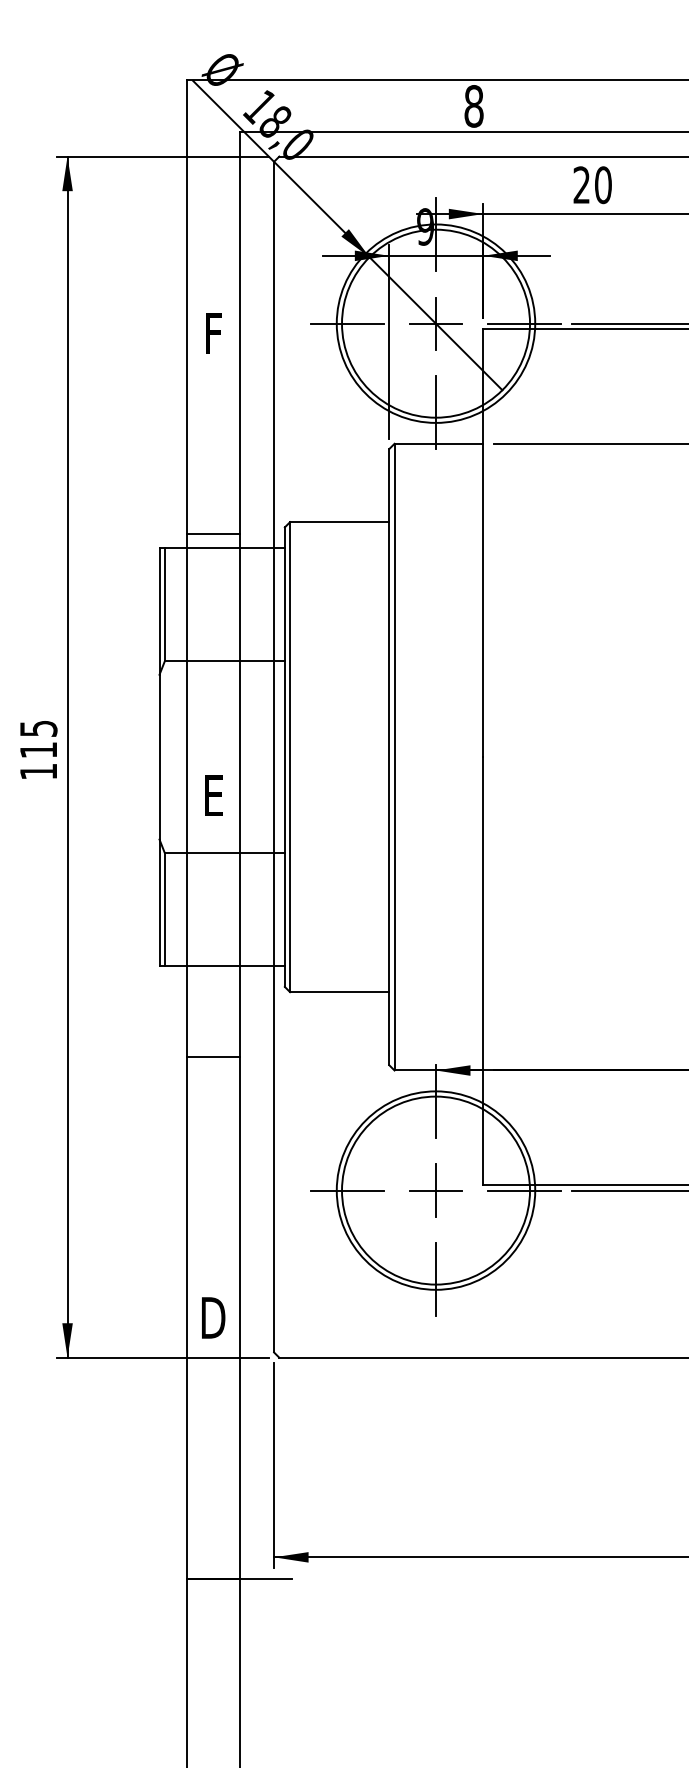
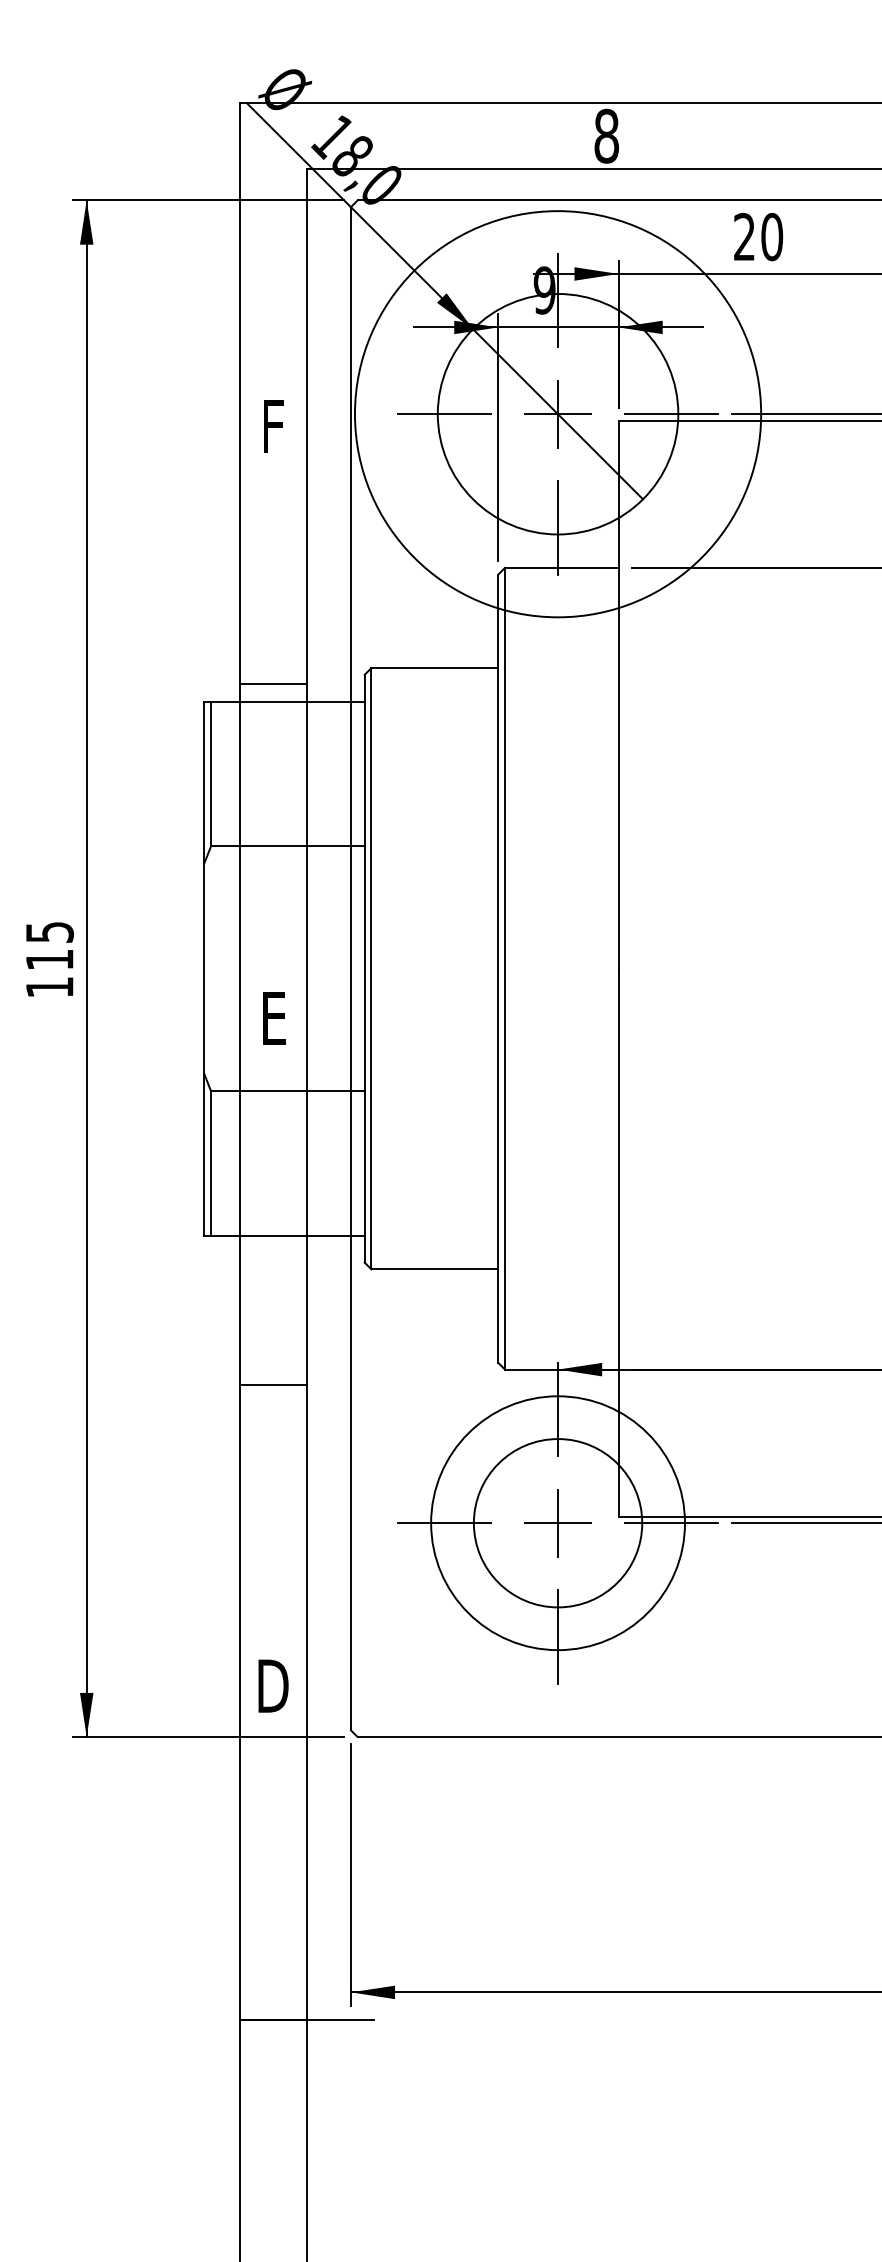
circle: (436, 323) -> (558, 414), size x1.6
line: (212, 1056) -> (272, 1384), moved
circle: (435, 1190) -> (557, 1522), size x0.7

